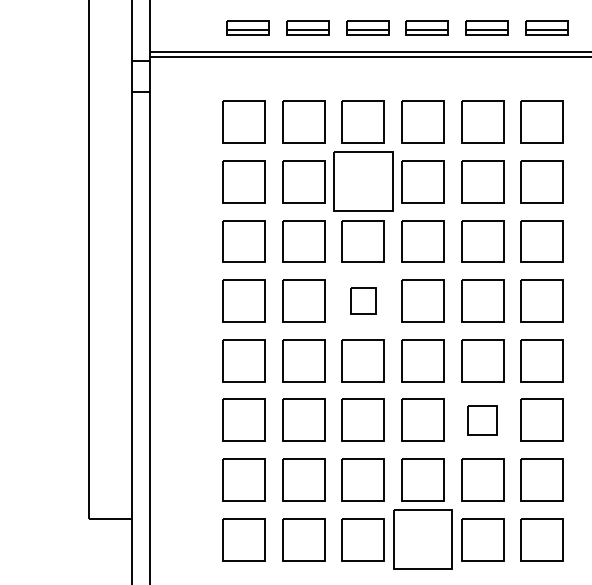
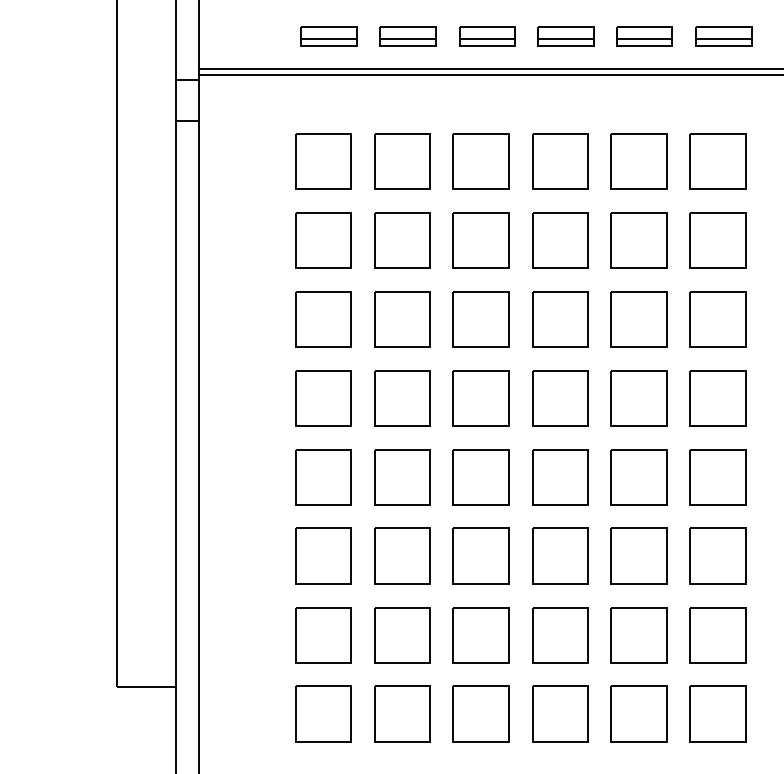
part: (362, 181) -> (480, 240), size x0.71
part: (362, 300) -> (480, 397), size x1.67
part: (482, 419) -> (638, 555), size x1.43
part: (422, 539) -> (559, 713), size x0.71

